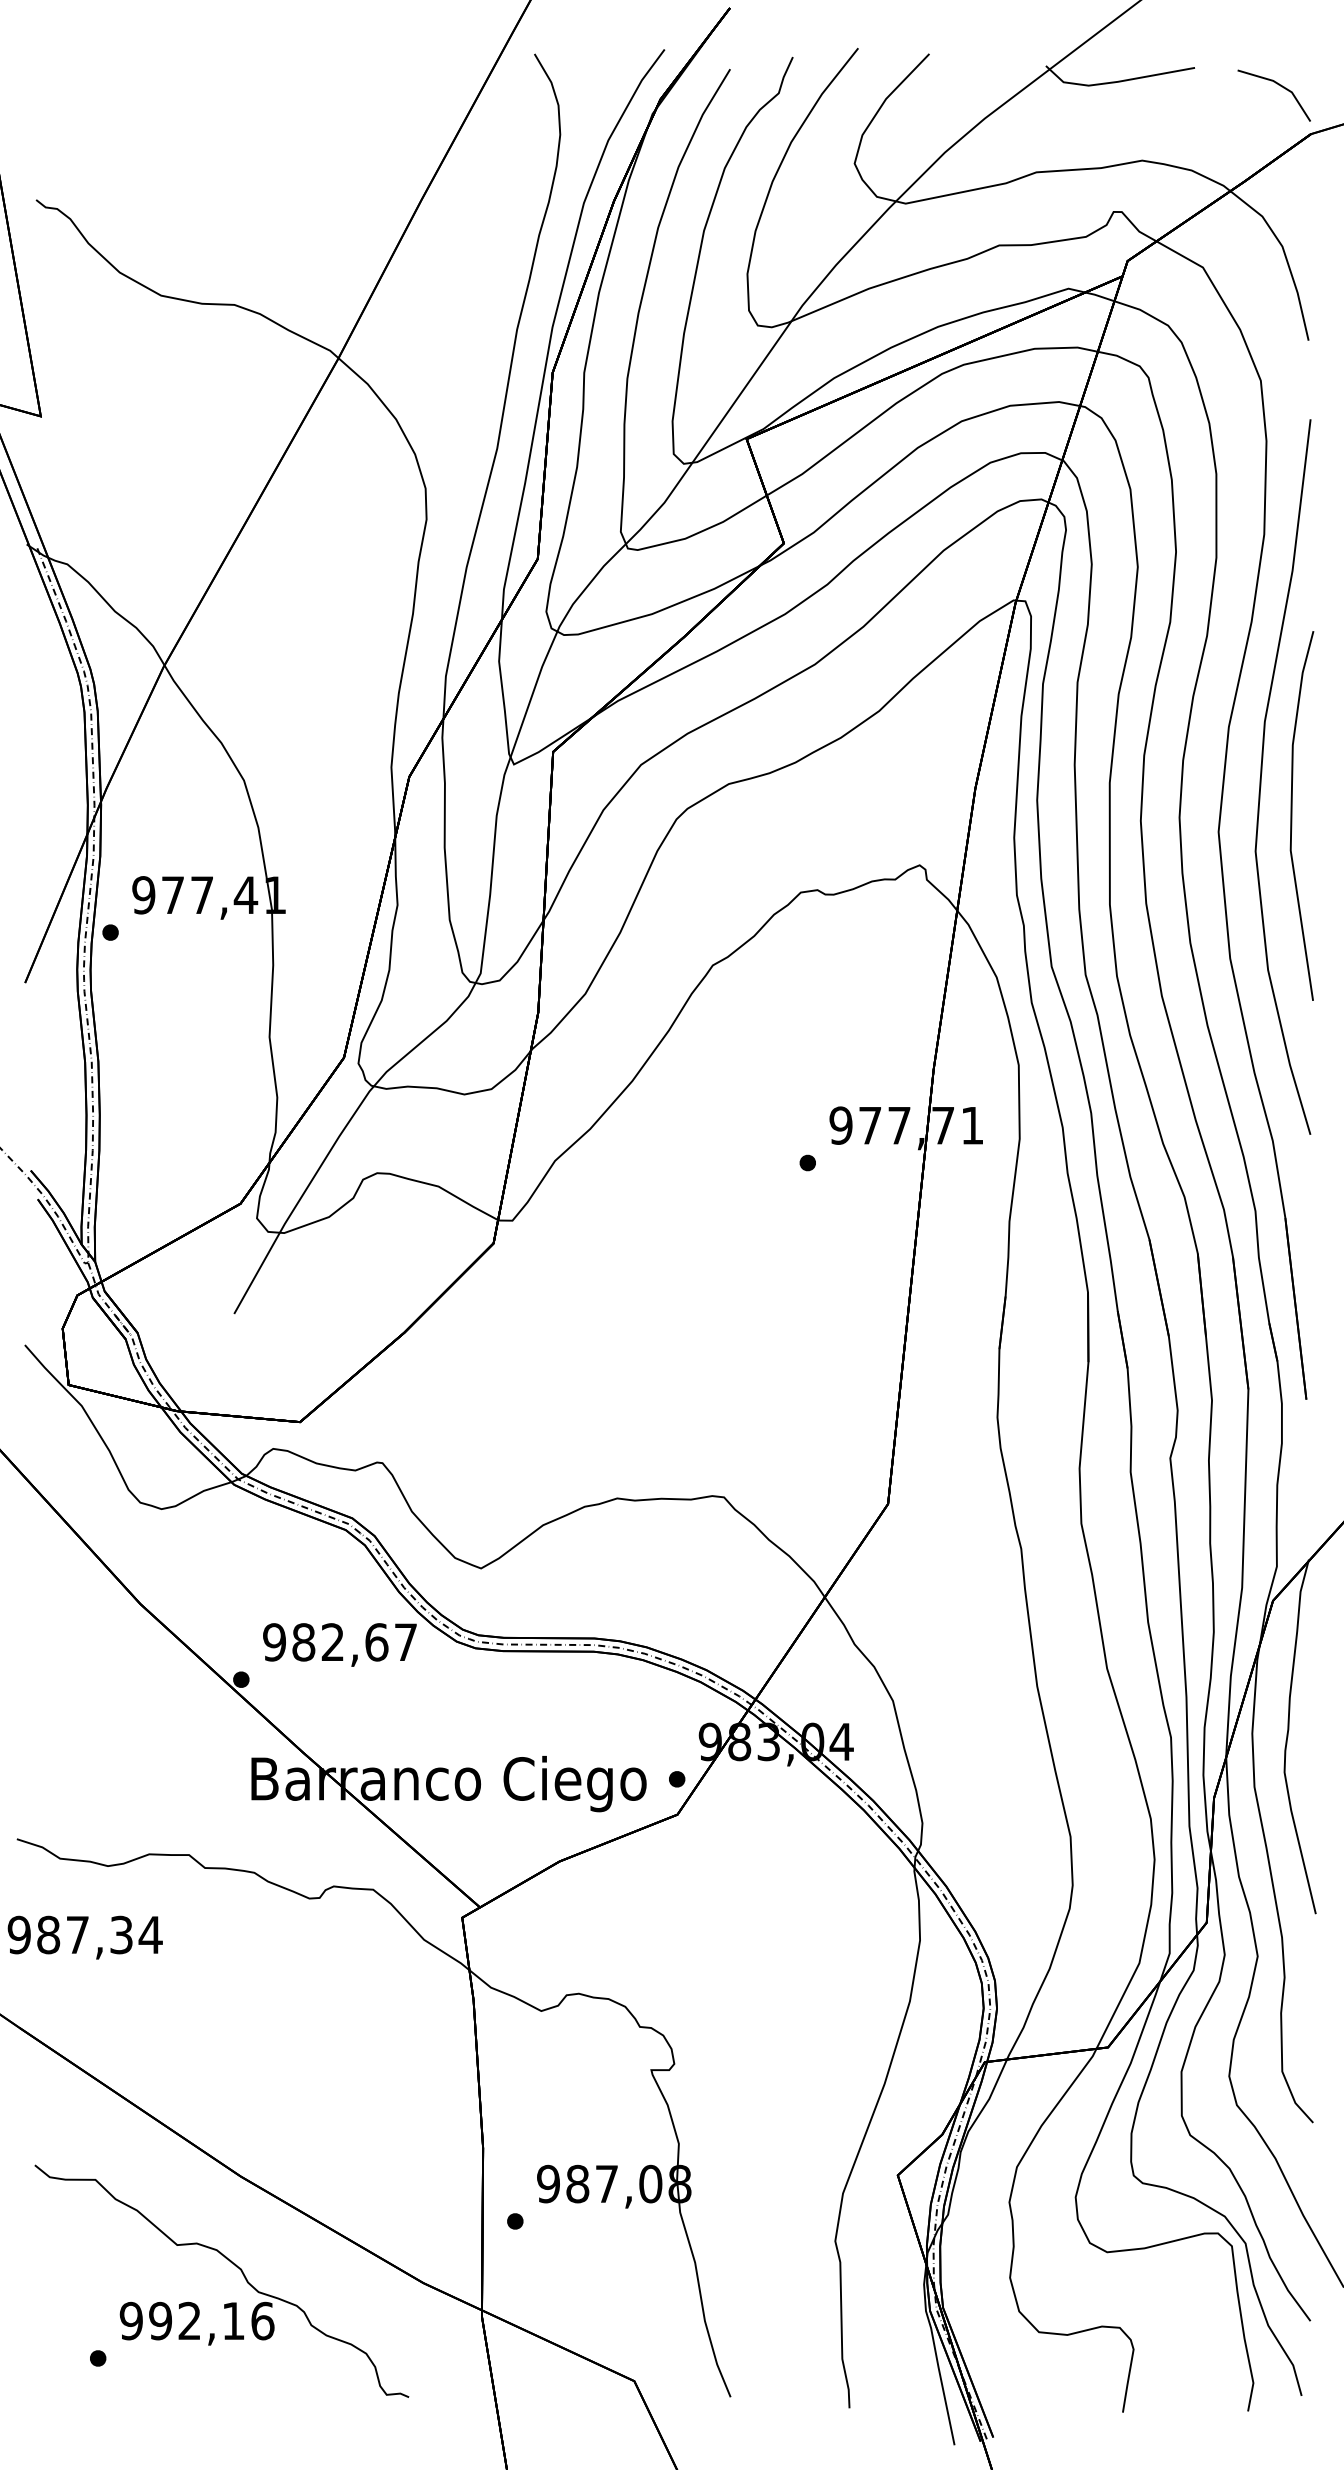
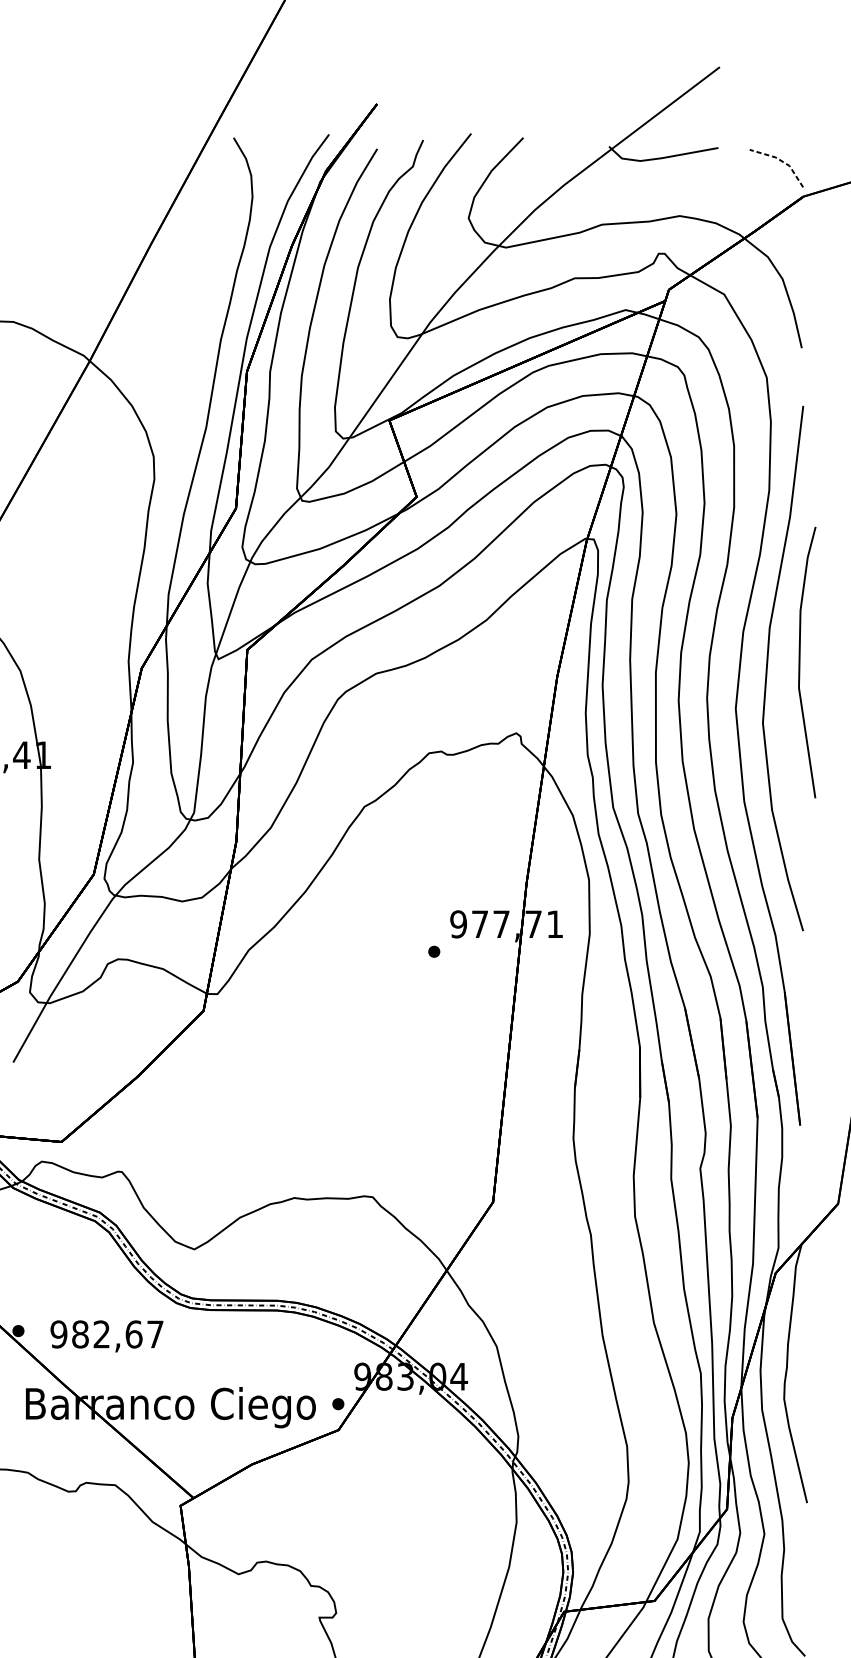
line: (1280, 85) -> (781, 160), solid -> dashed
line: (1292, 815) -> (800, 662), moved
text: (339, 1644) -> (106, 1336), moved

